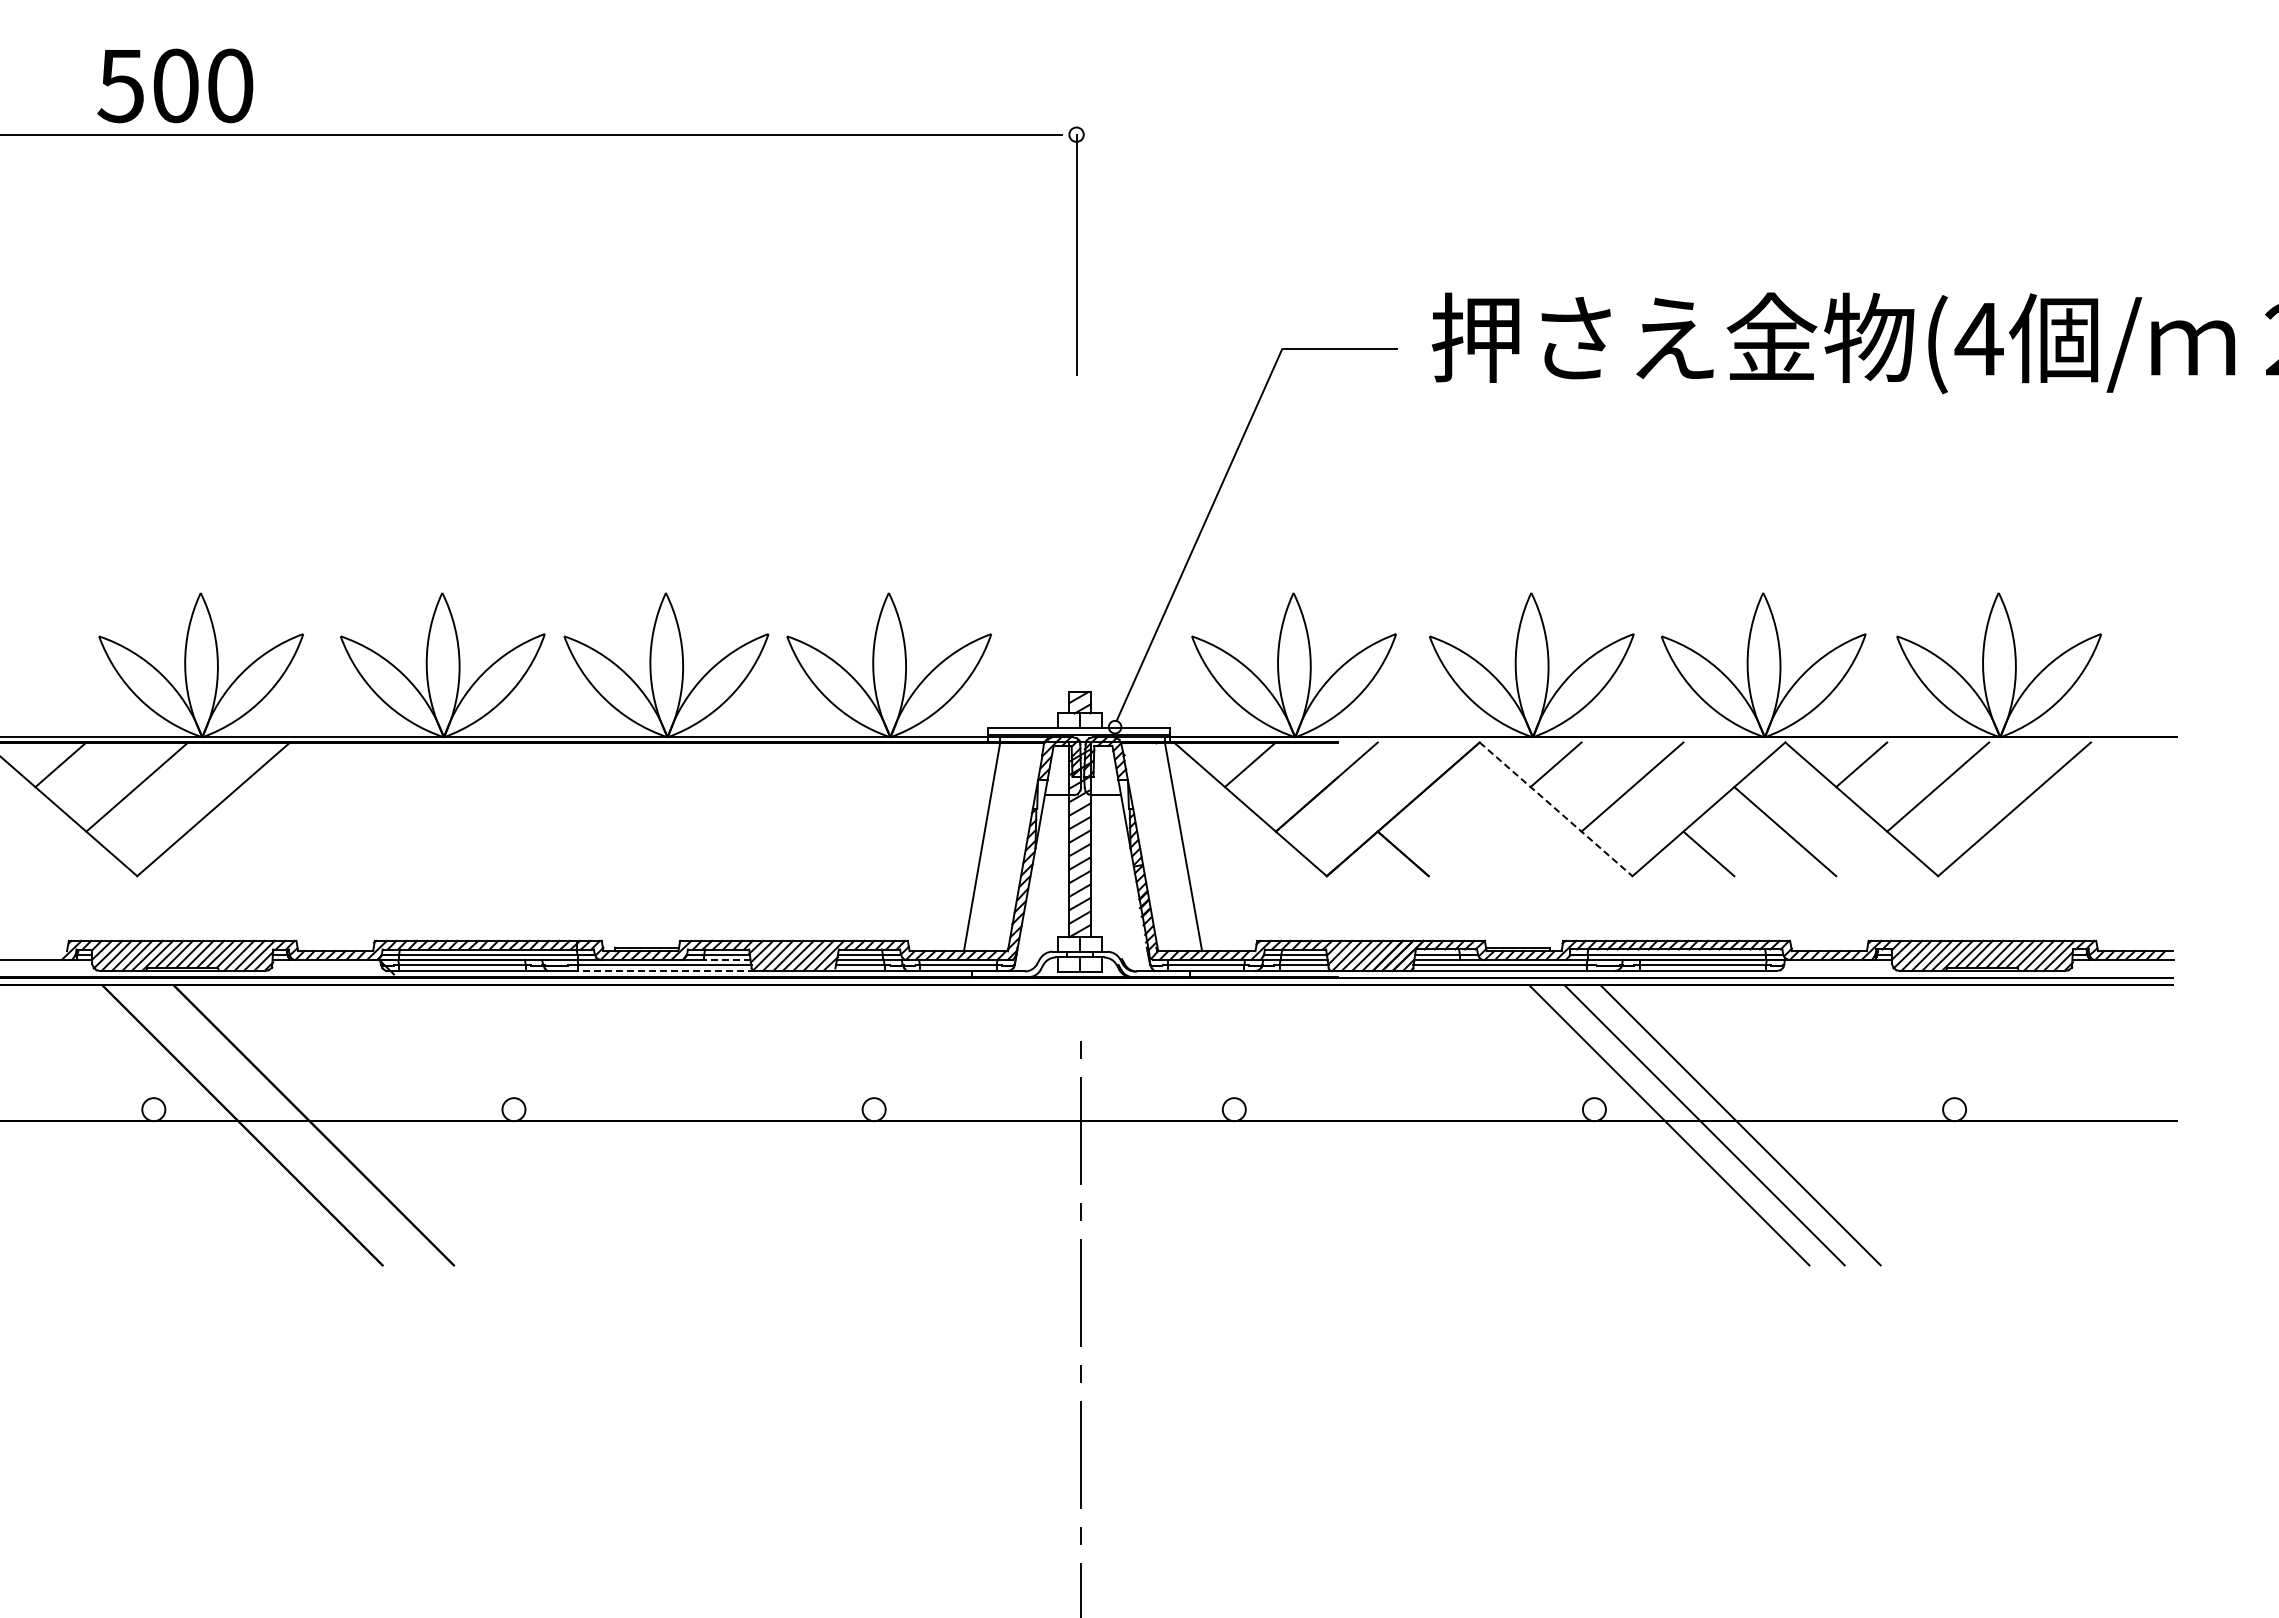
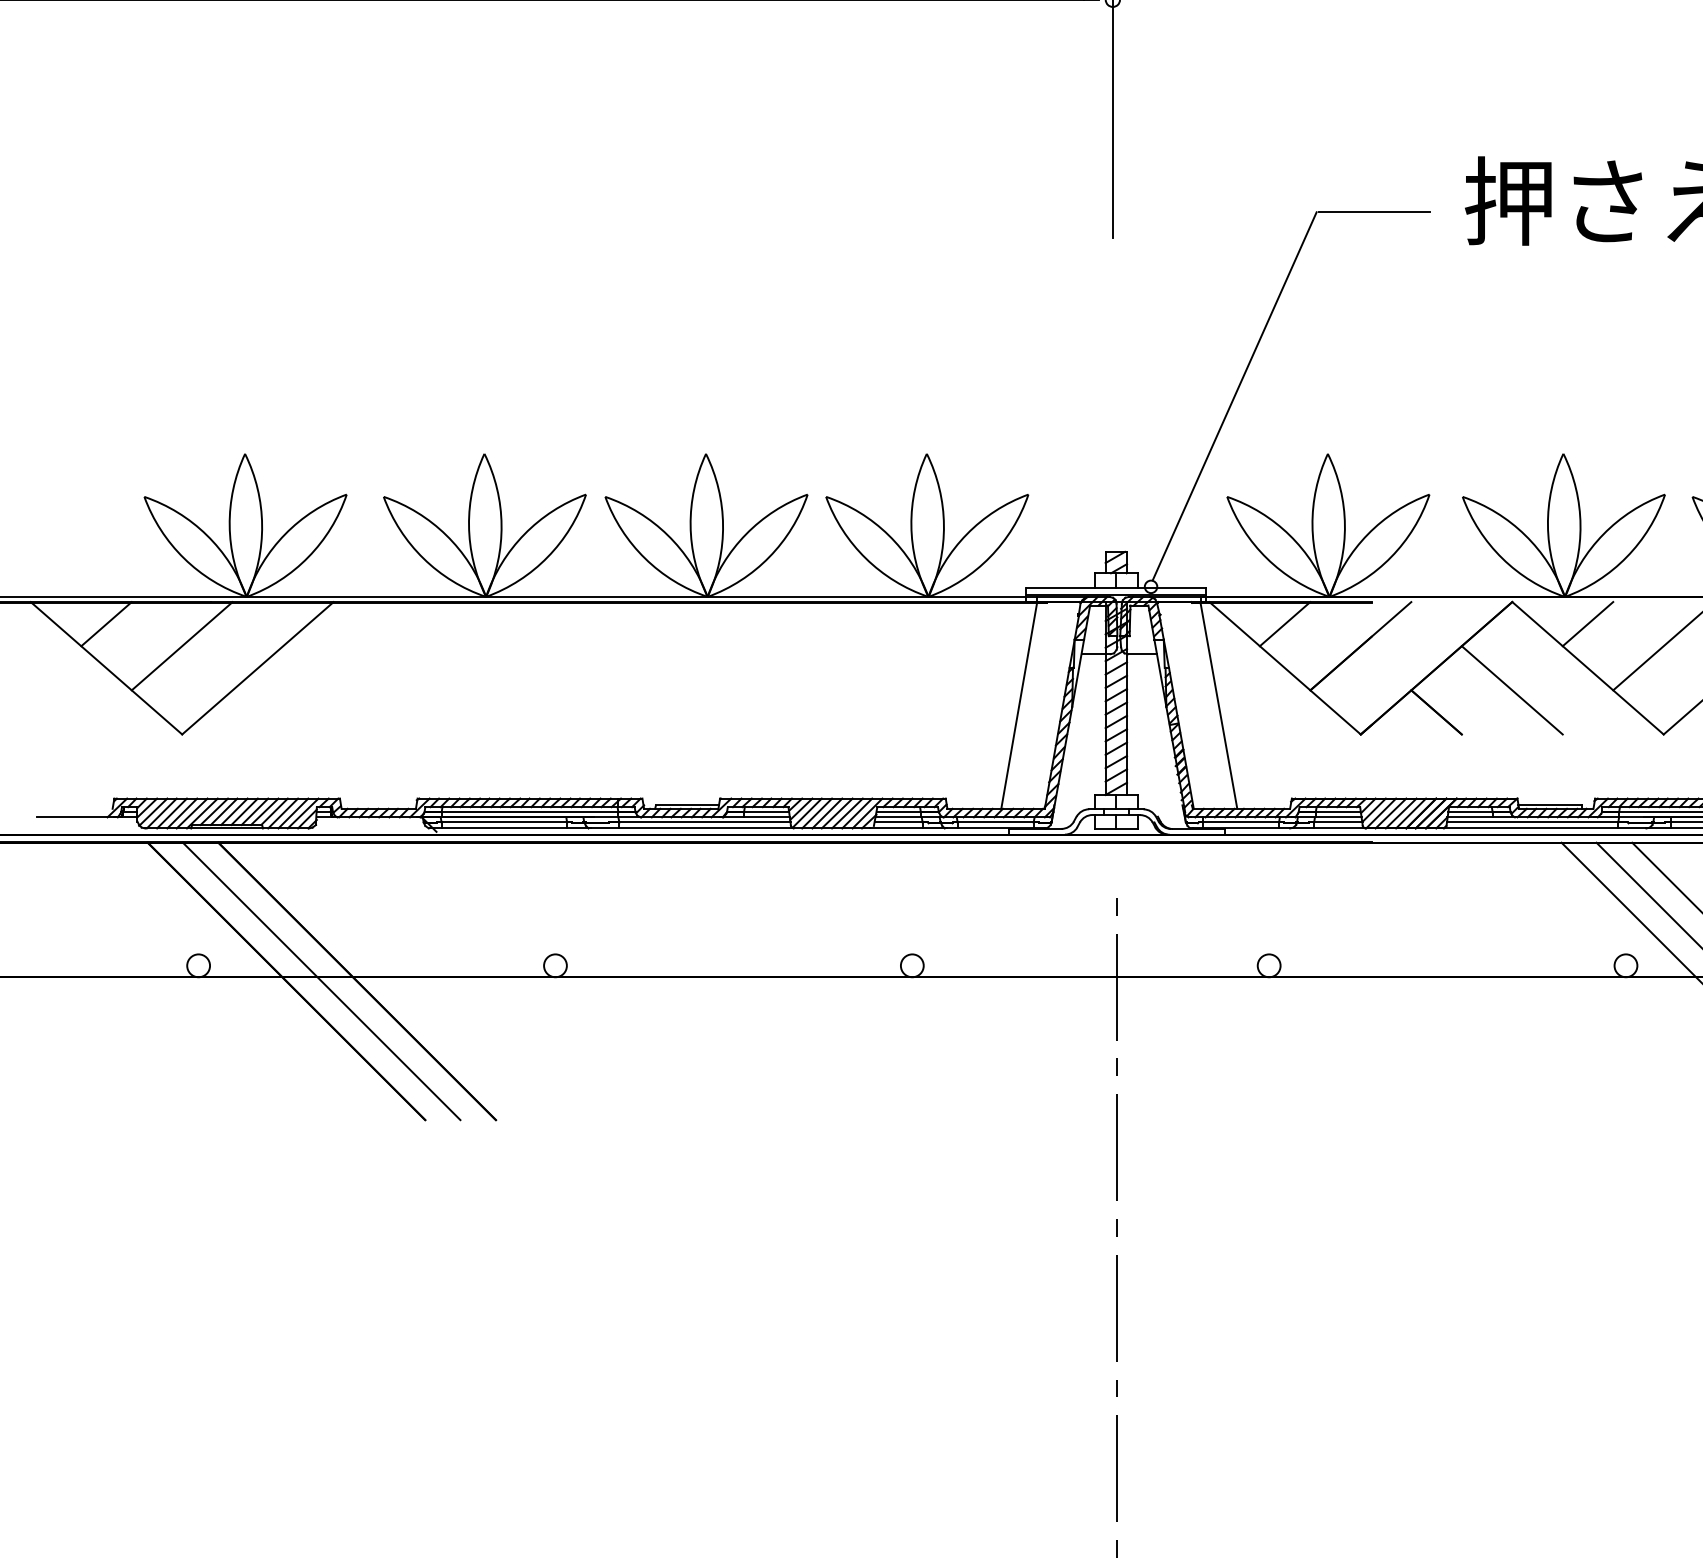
line: (1556, 809) -> (1588, 668), dashed -> solid
line: (1479, 831) -> (1512, 690), added
line: (727, 959) -> (767, 817), dashed -> solid
line: (666, 971) -> (706, 828), dashed -> solid
line: (277, 1125) -> (321, 981), added

